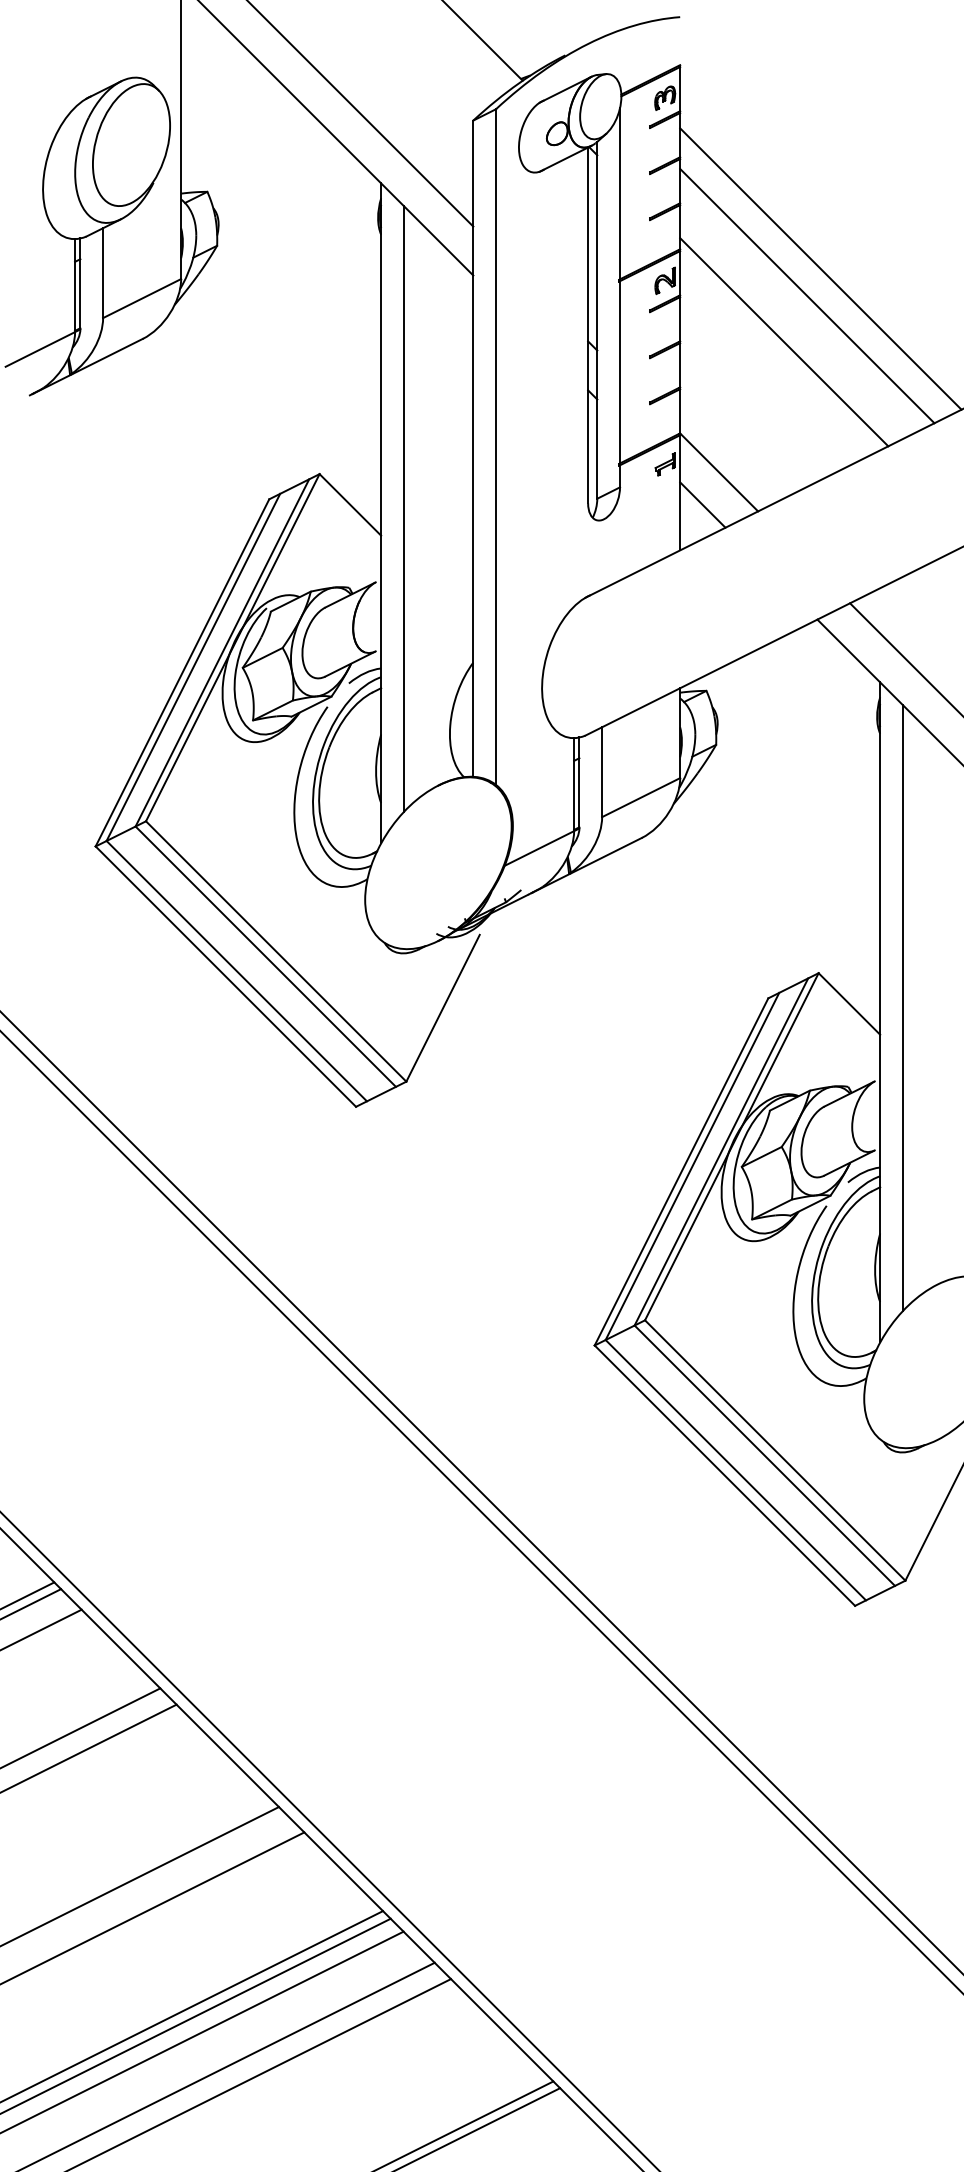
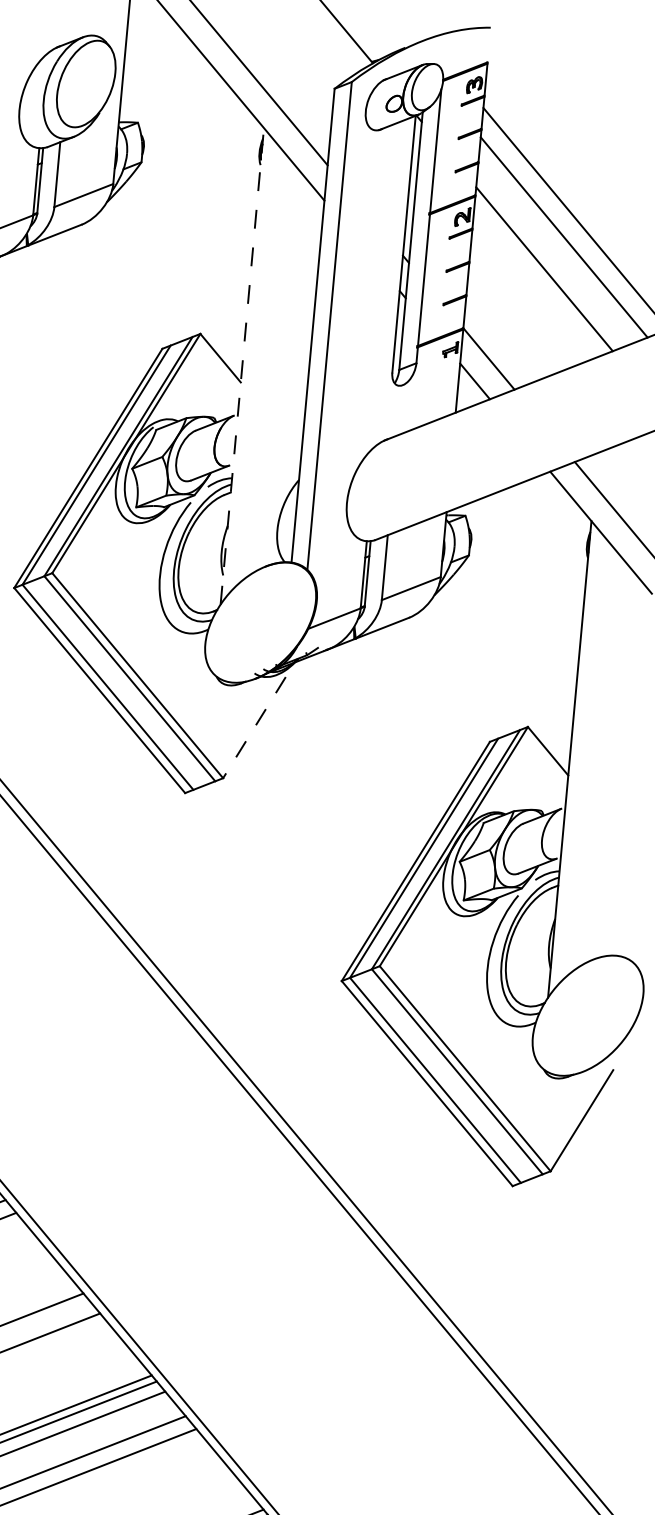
line: (403, 509) -> (258, 364), removed
line: (381, 512) -> (242, 365), solid -> dashed
line: (442, 1008) -> (254, 727), solid -> dashed
line: (902, 1008) -> (586, 758), removed

